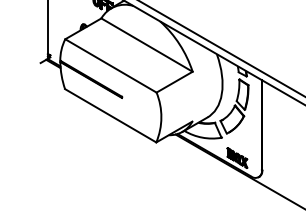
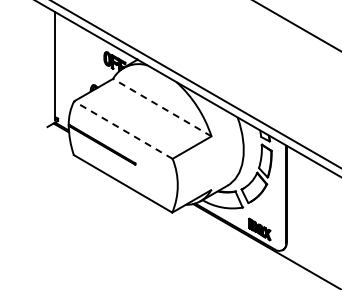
line: (147, 44) -> (162, 107), solid -> dashed
line: (111, 66) -> (123, 130), solid -> dashed

